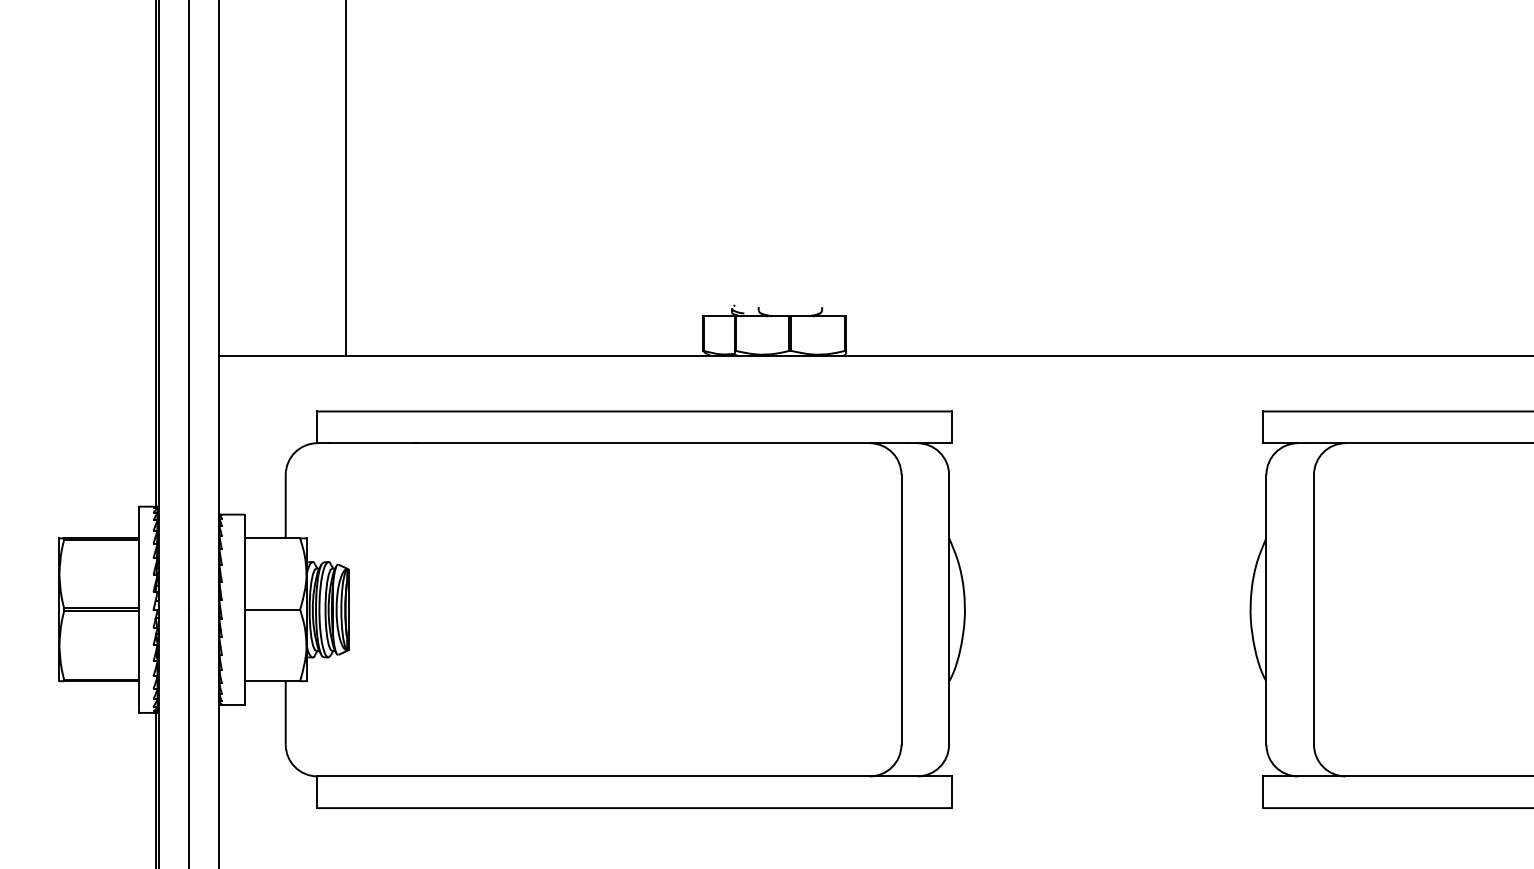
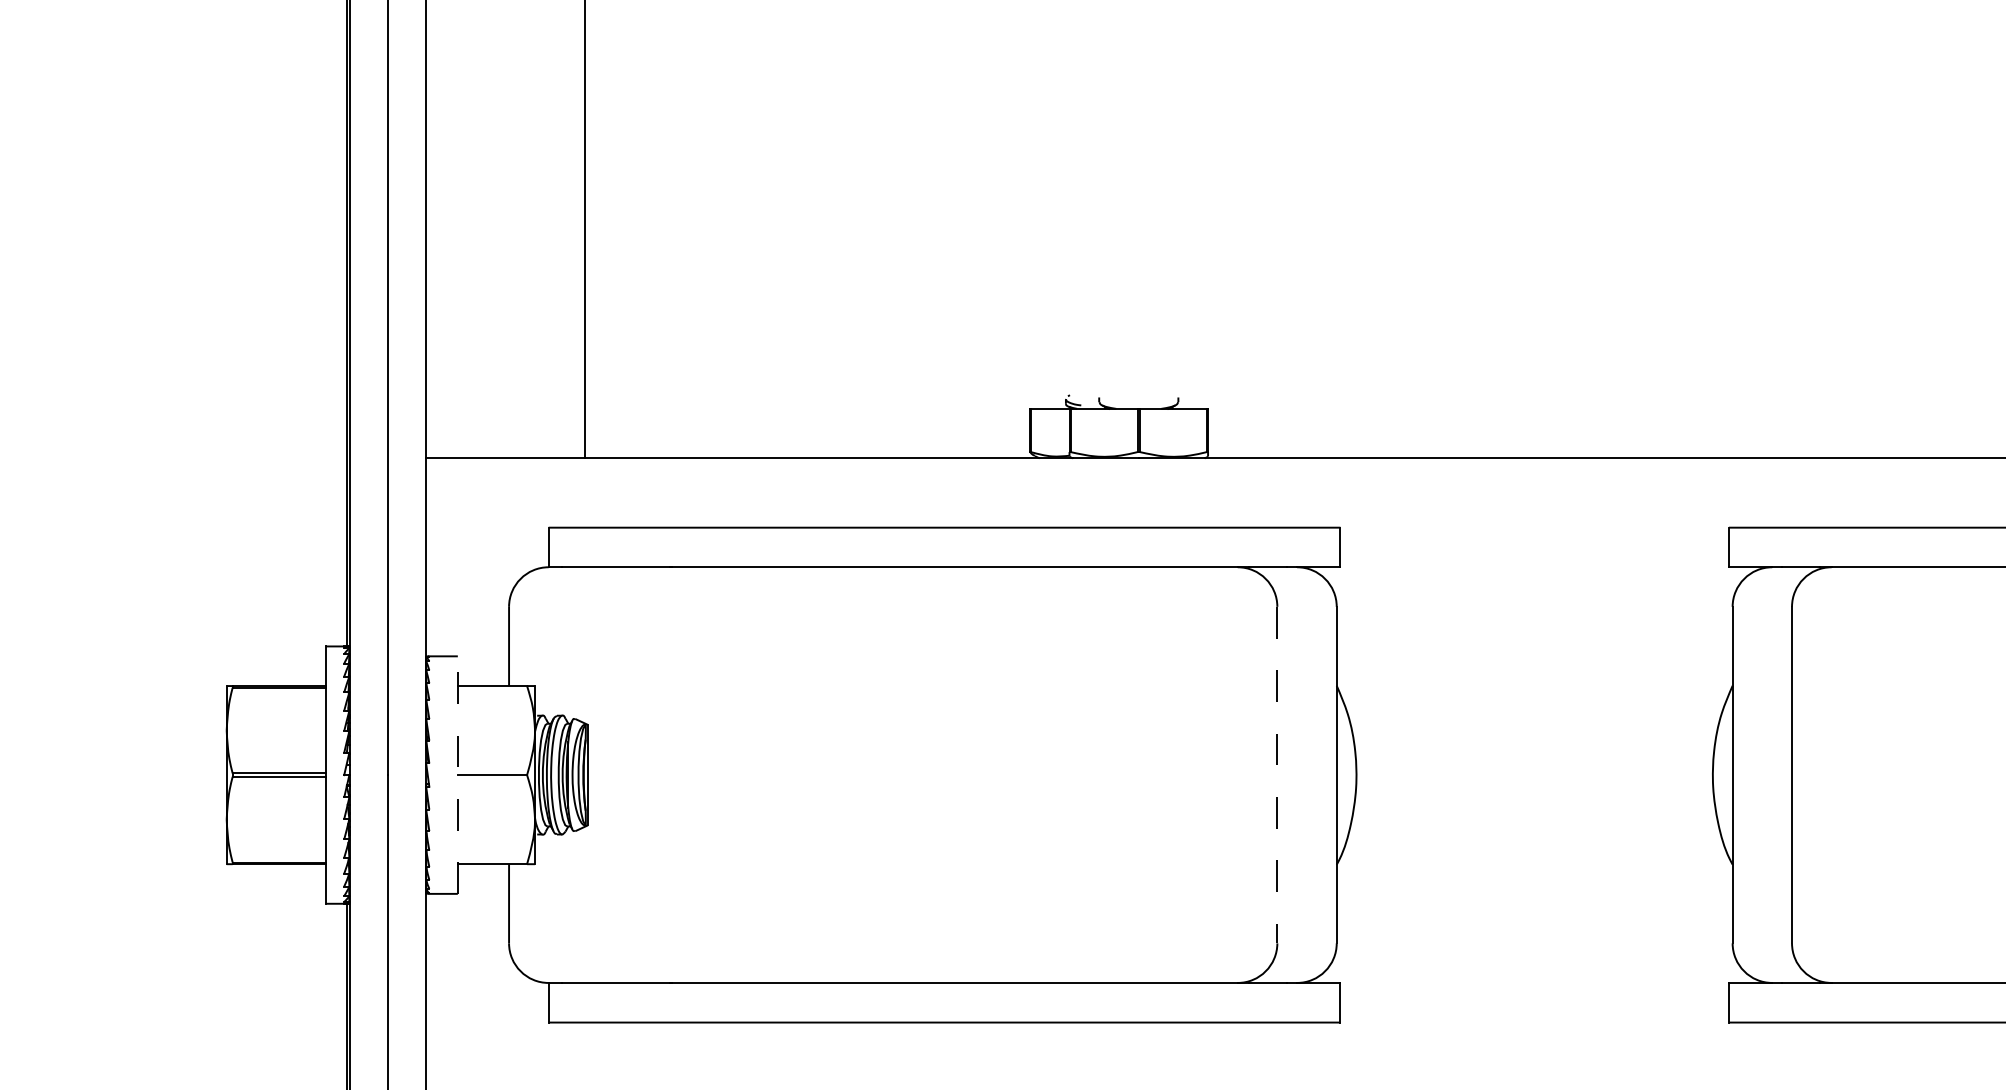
line: (244, 610) -> (457, 775), solid -> dashed
line: (901, 610) -> (1277, 775), solid -> dashed

